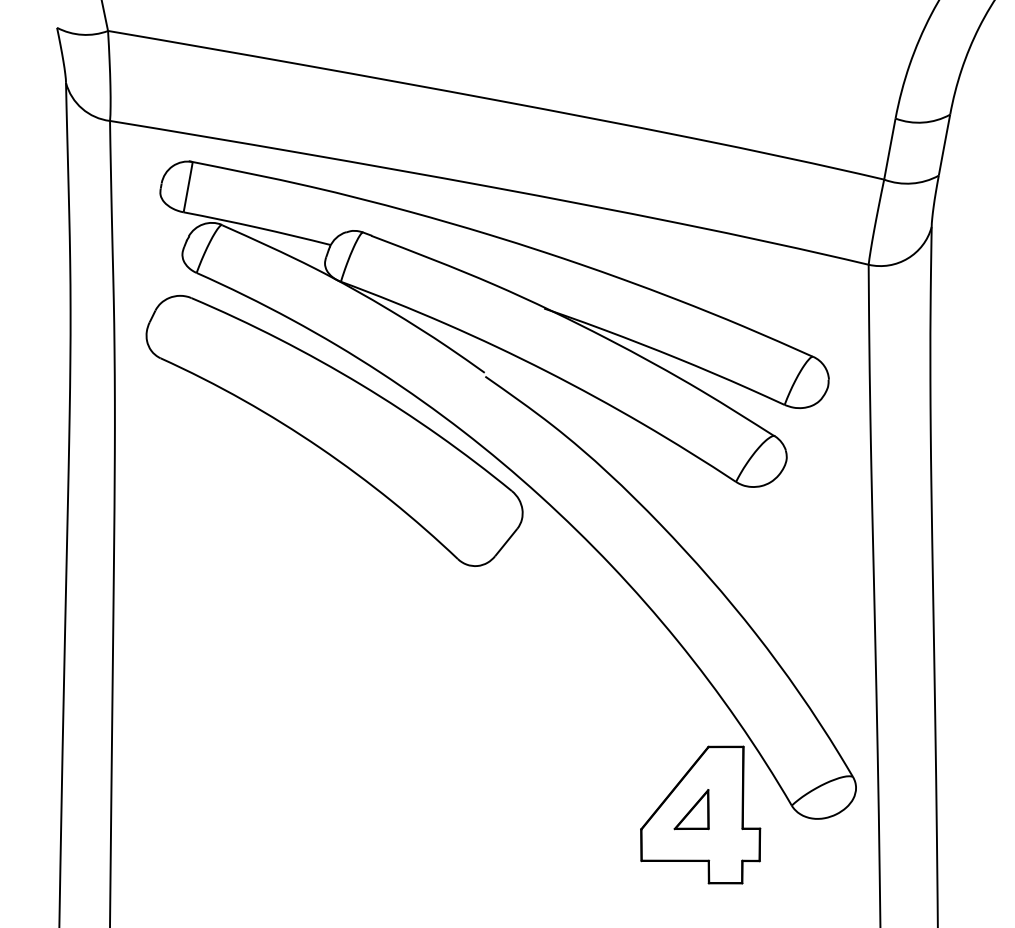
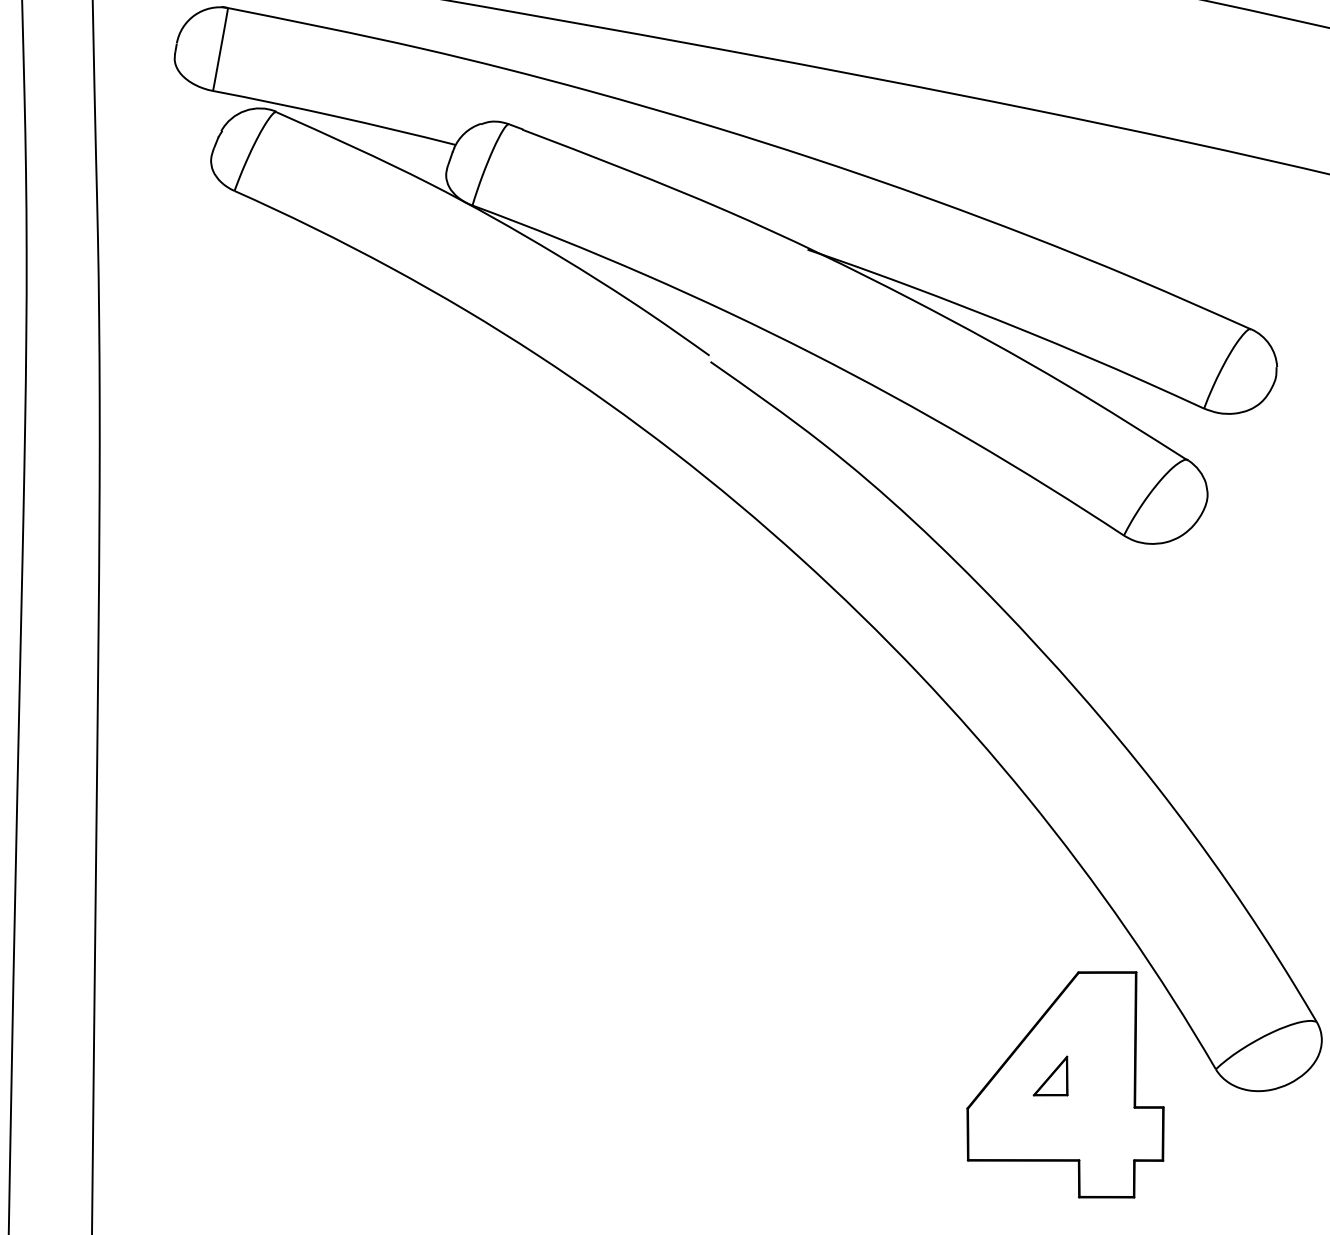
part: (334, 430) -> (461, 450), removed
part: (691, 809) -> (1050, 1075), size x0.6

